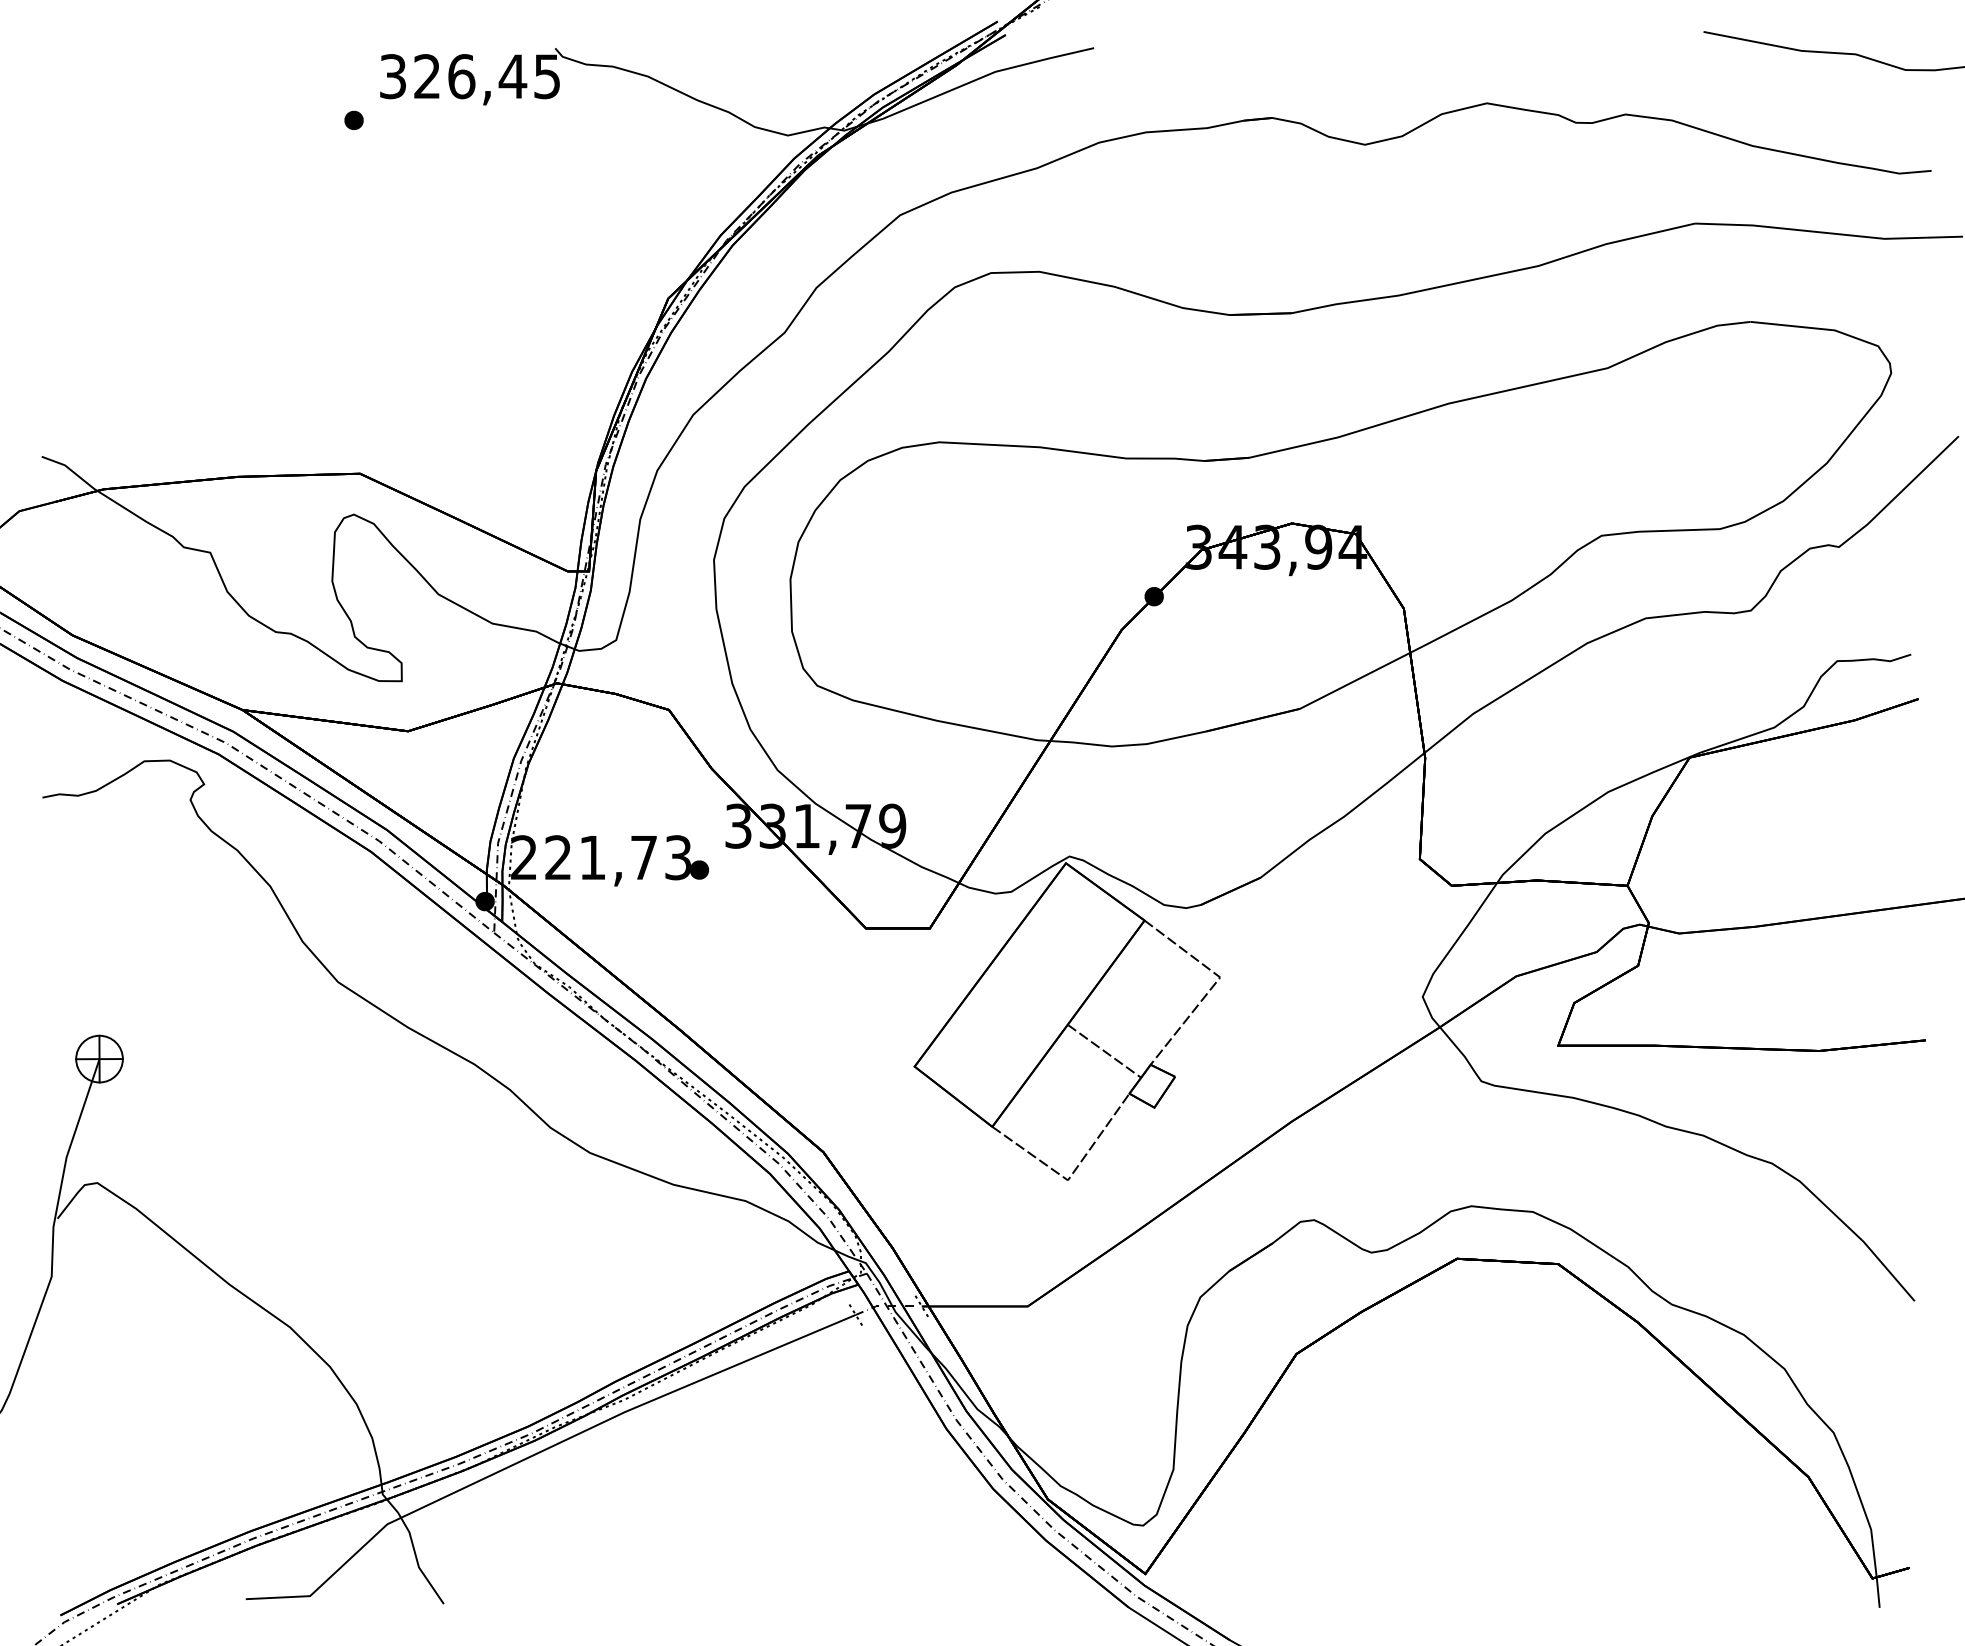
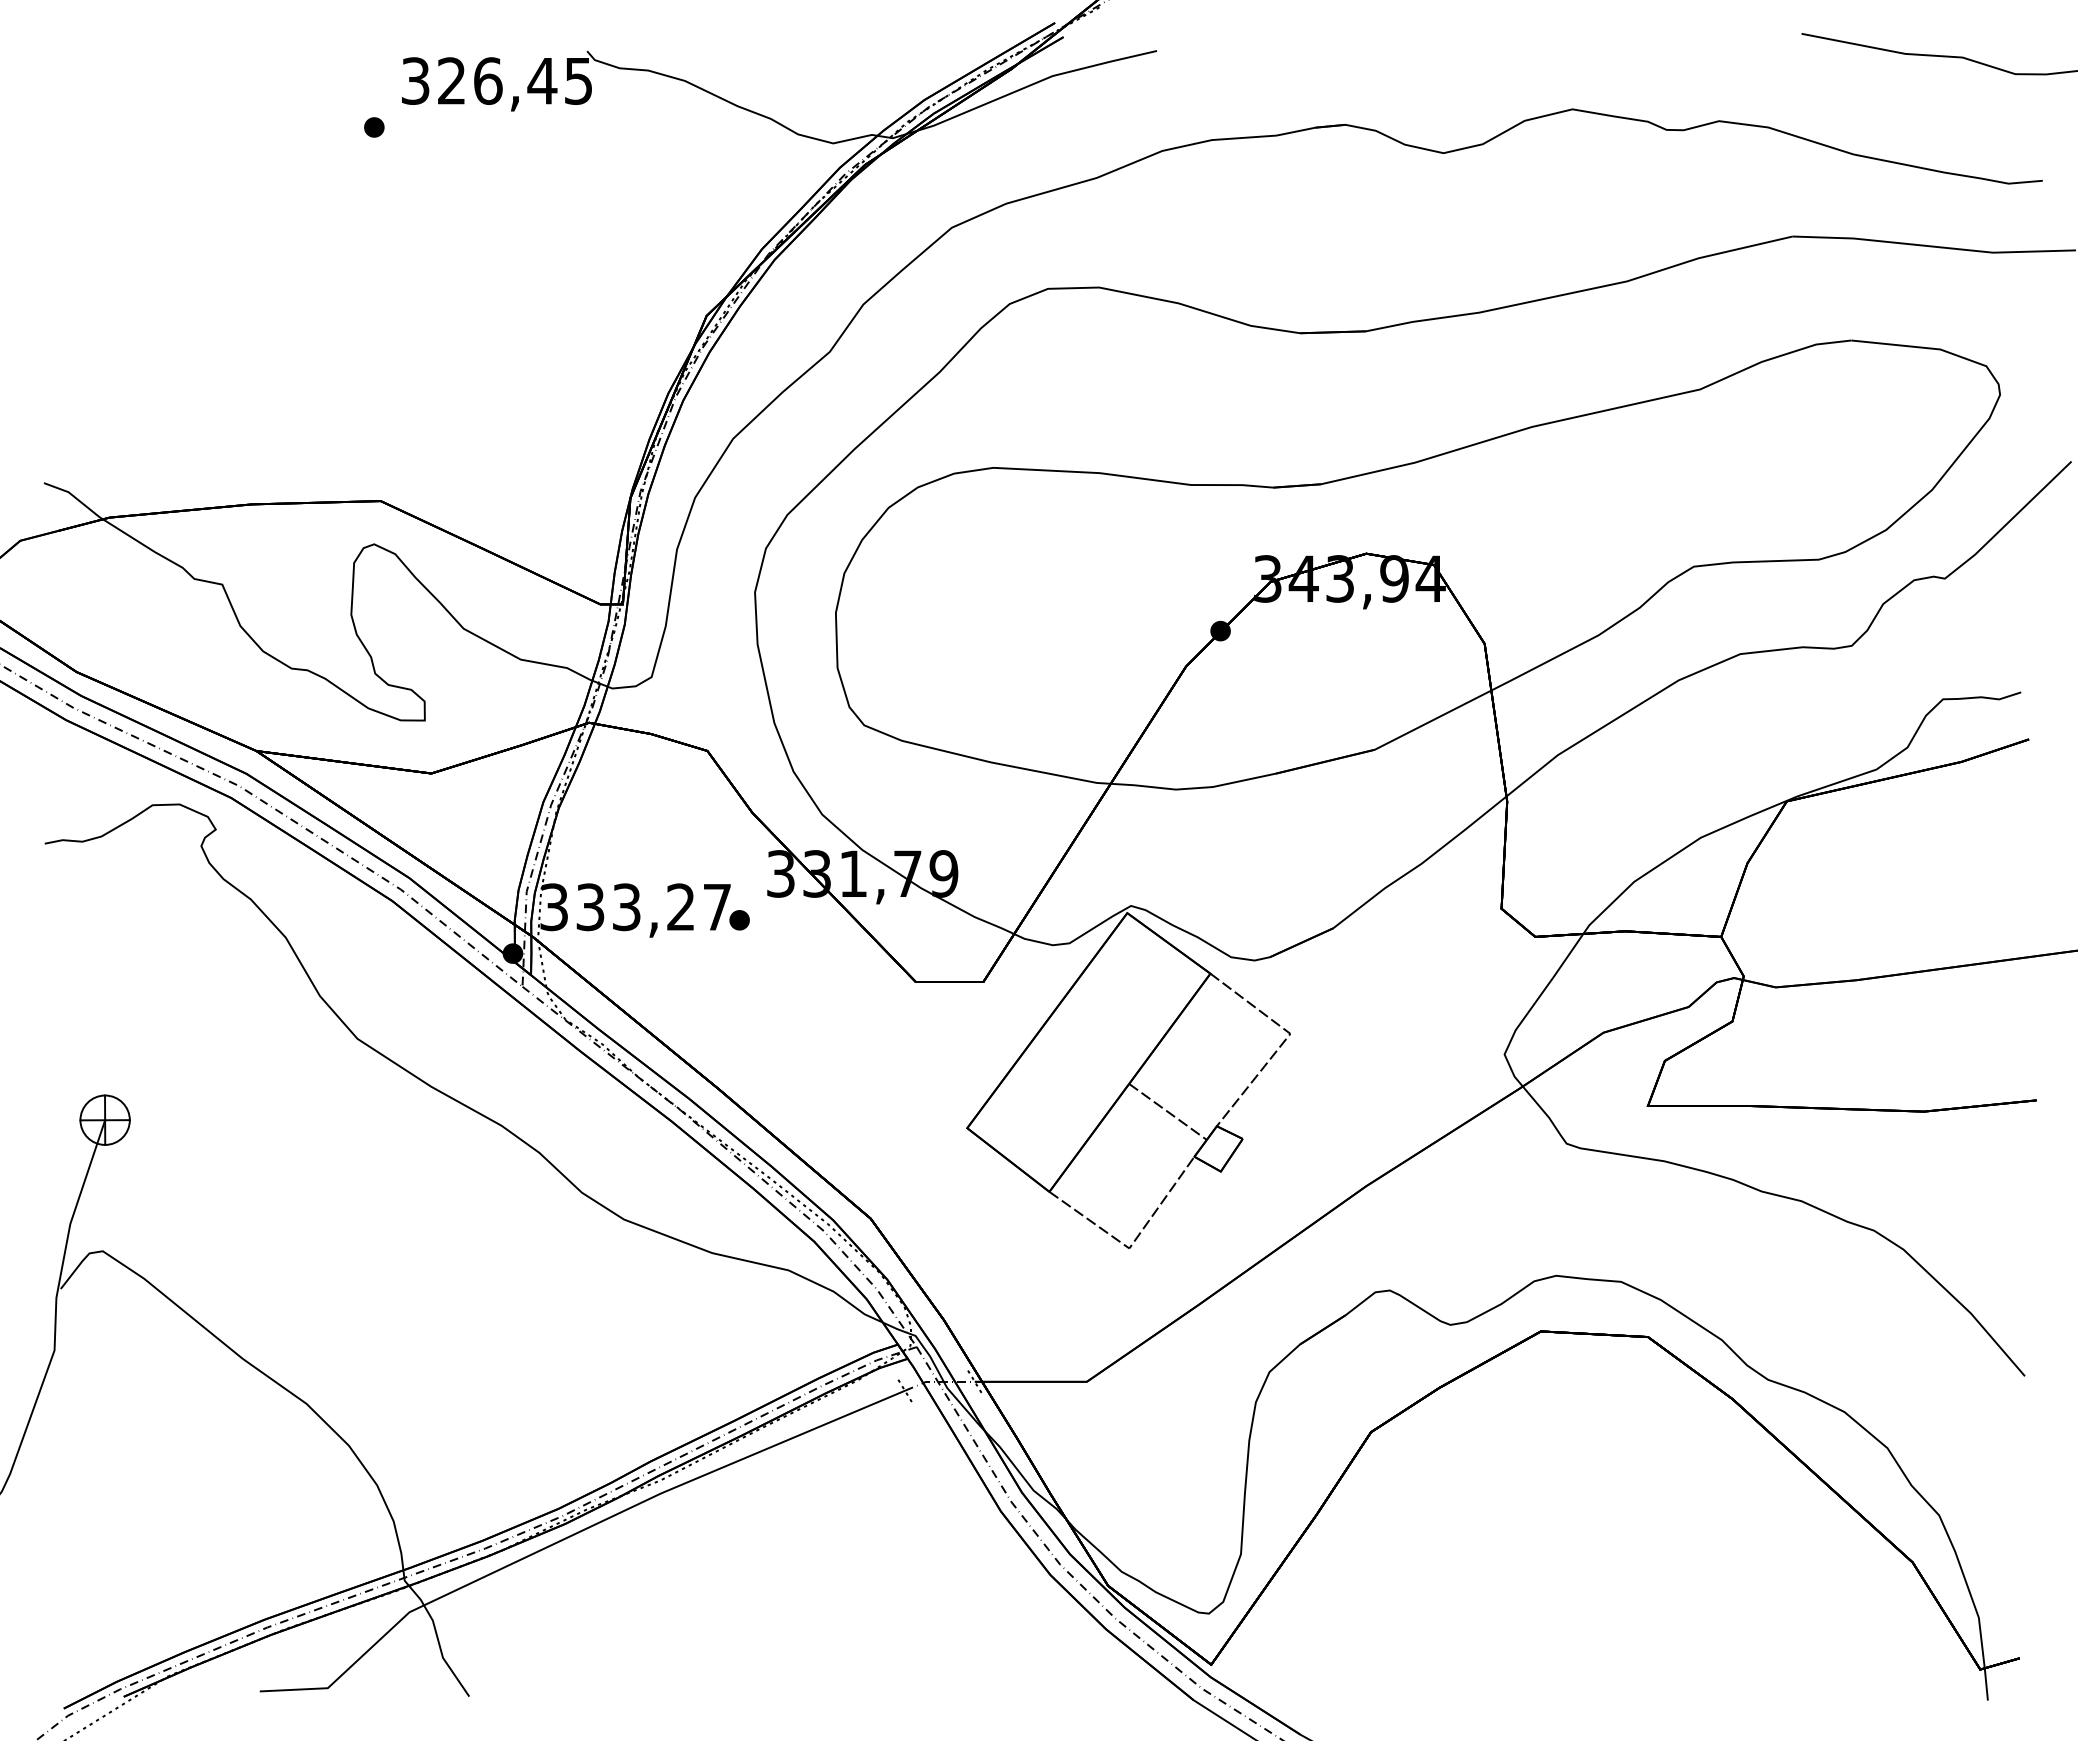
text: (600, 857) -> (635, 907), 221,73 -> 333,27

